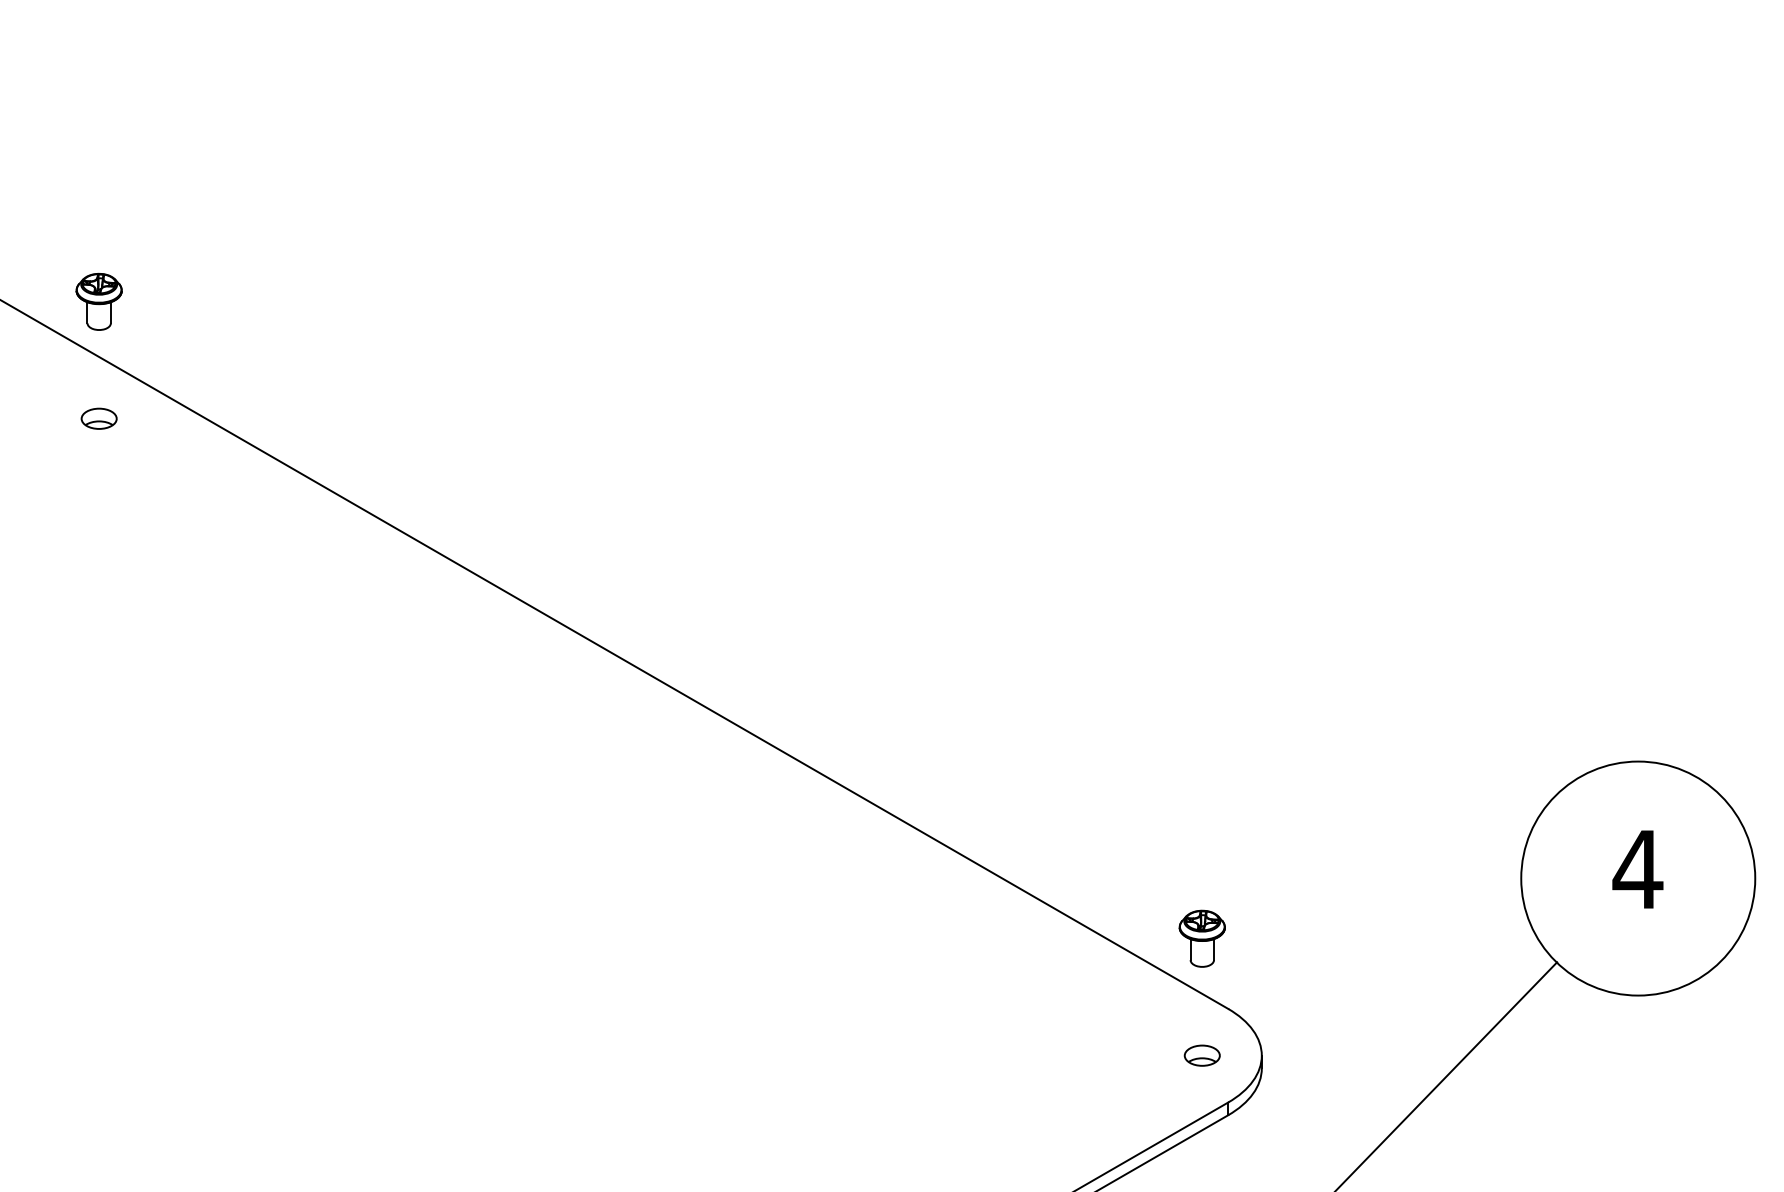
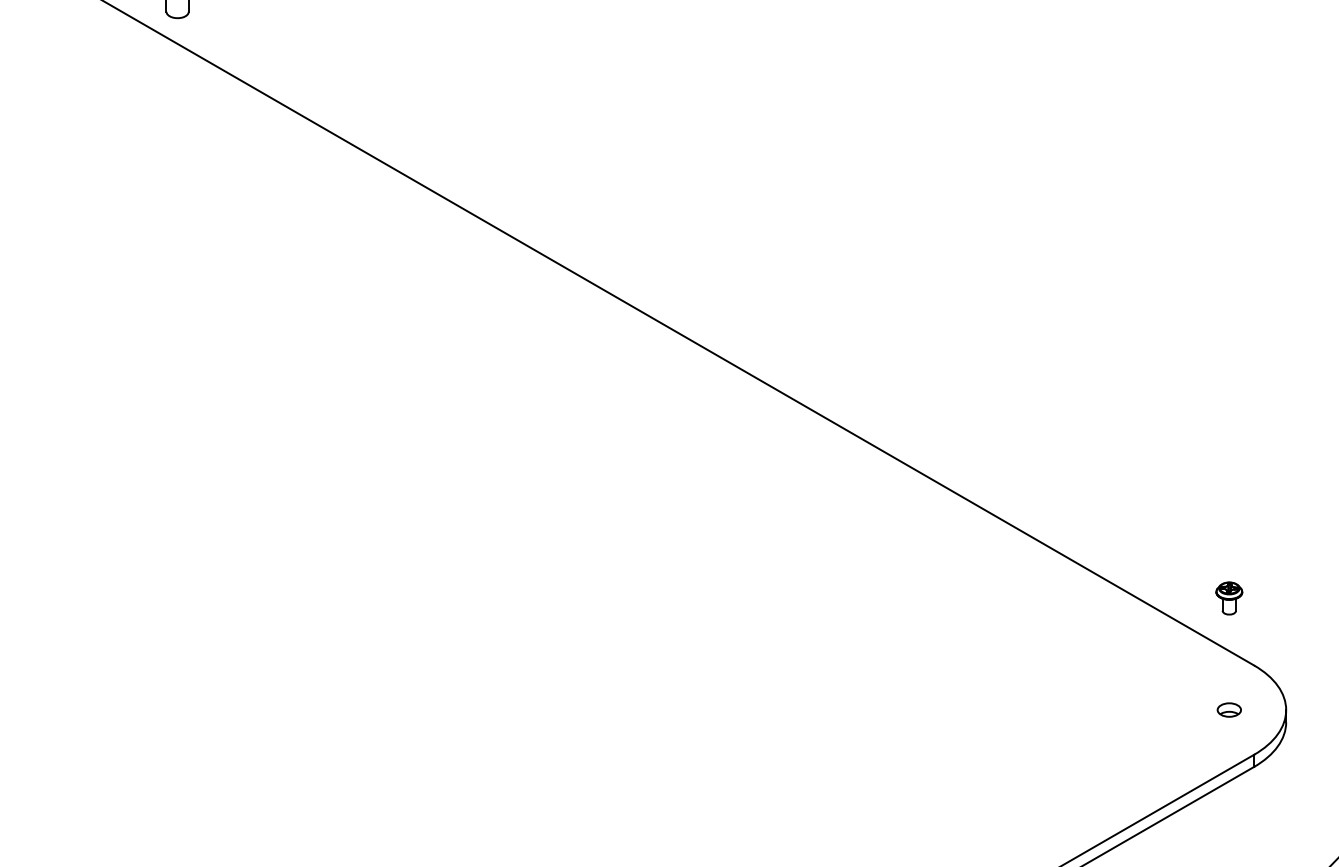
part: (98, 418) -> (176, 102), removed
part: (1201, 938) -> (1228, 598), size x0.6
part: (1201, 1055) -> (1228, 709), size x0.7

